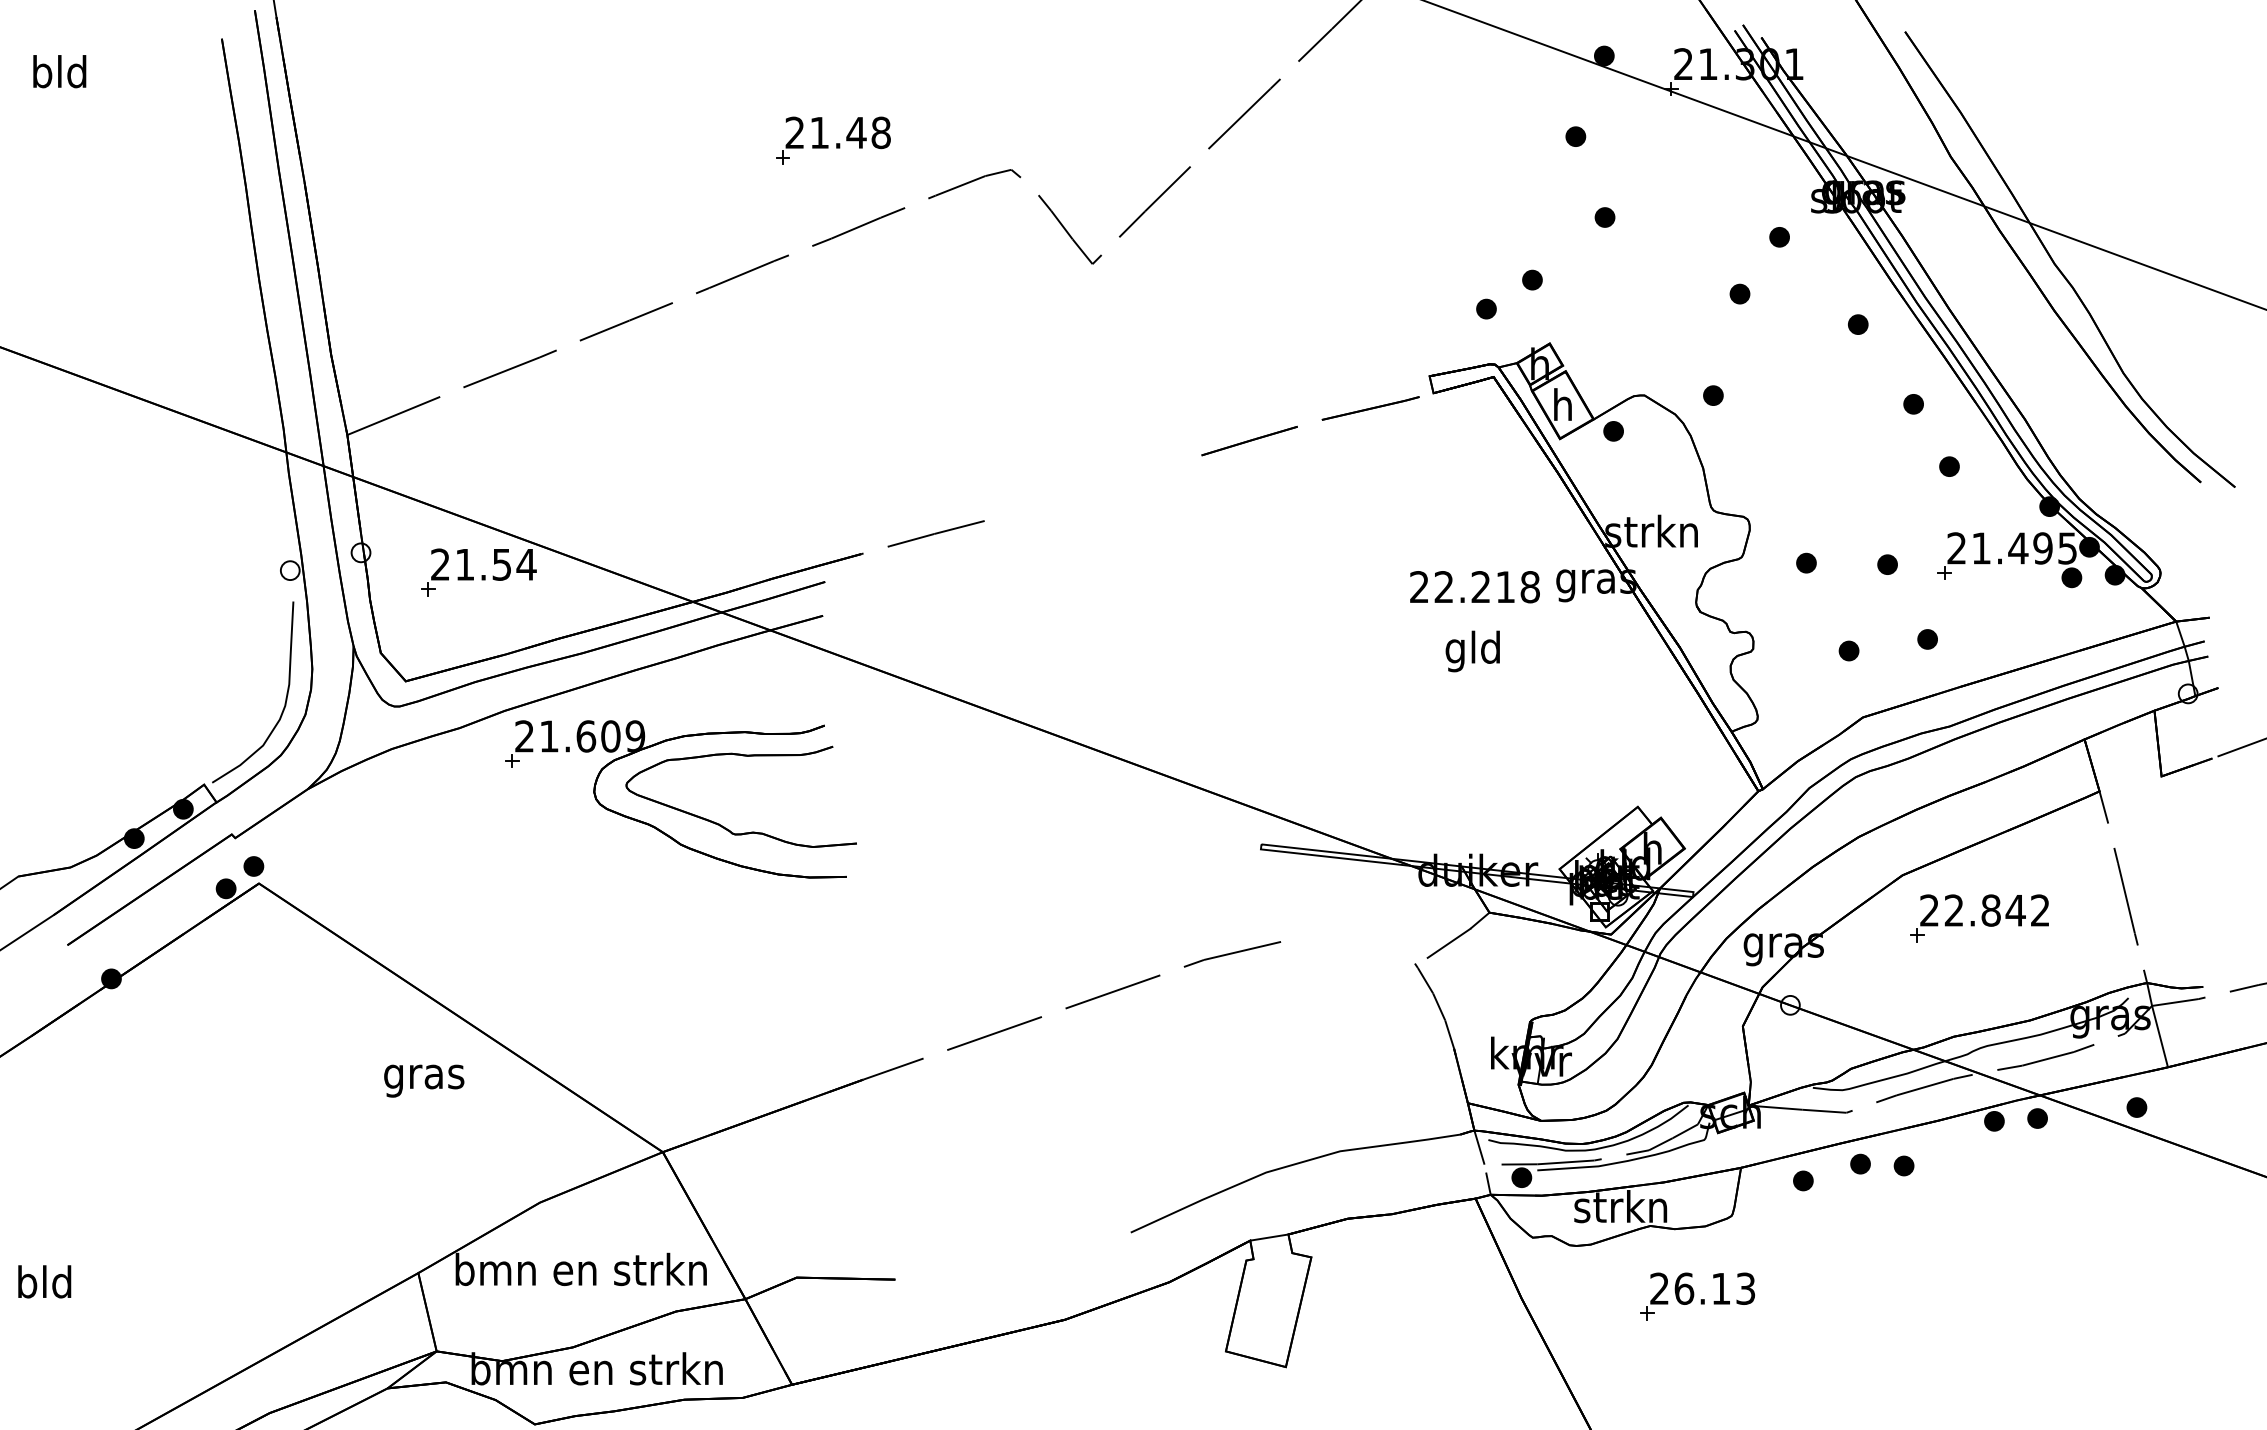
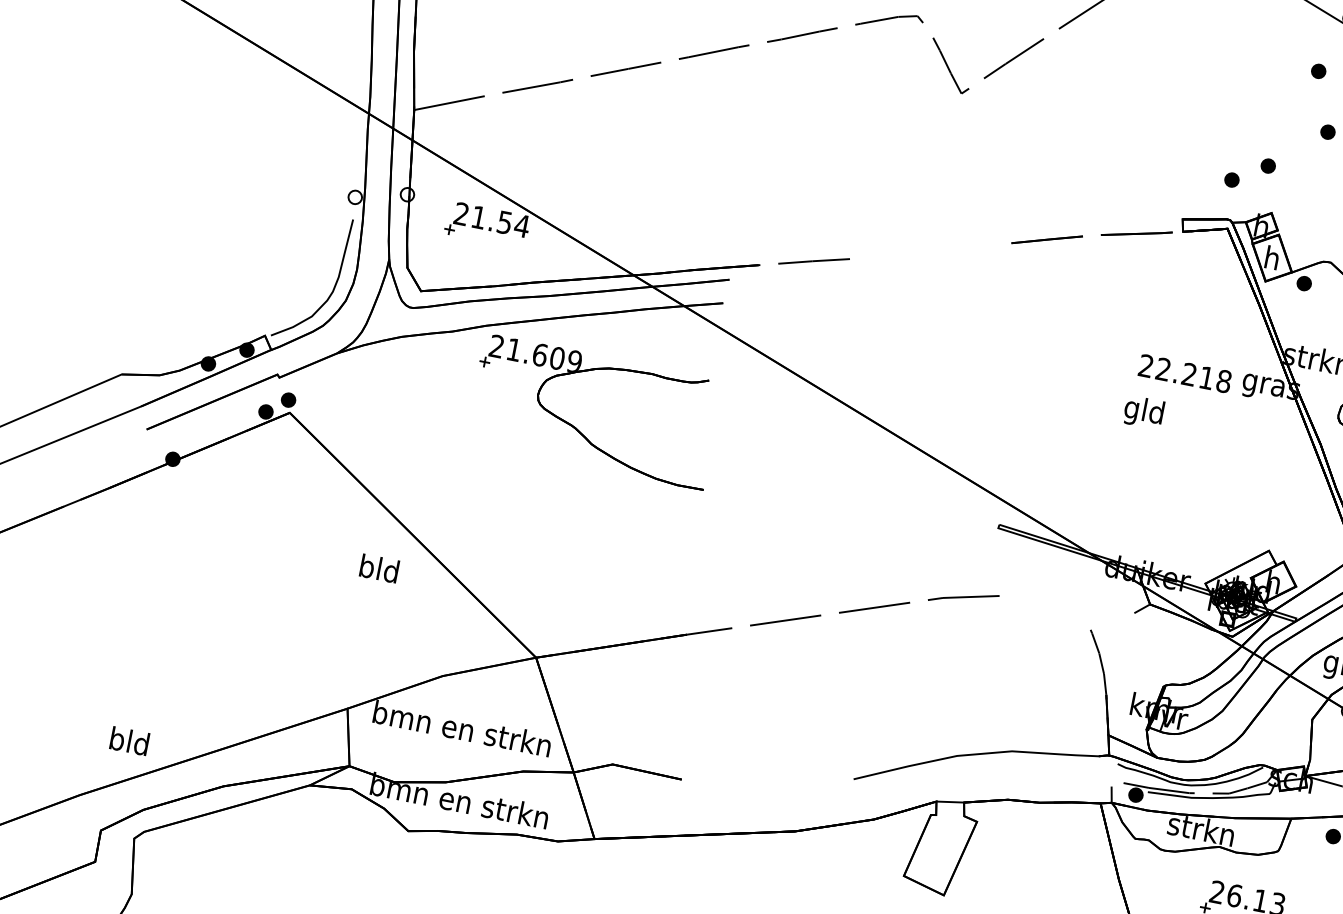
text: (1472, 651) -> (1143, 412), moved
part: (724, 826) -> (624, 437), removed
line: (1448, 942) -> (1117, 619), removed
text: (424, 1076) -> (379, 571), gras -> bld
line: (1479, 1147) -> (1110, 768), removed
text: (44, 1281) -> (129, 740), moved

